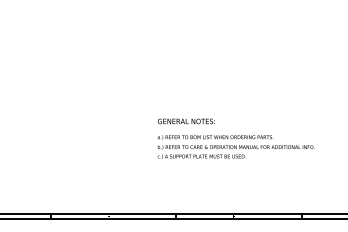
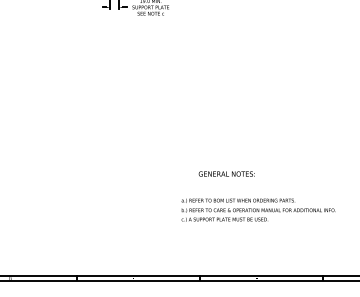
text: (186, 120) -> (226, 173), moved

